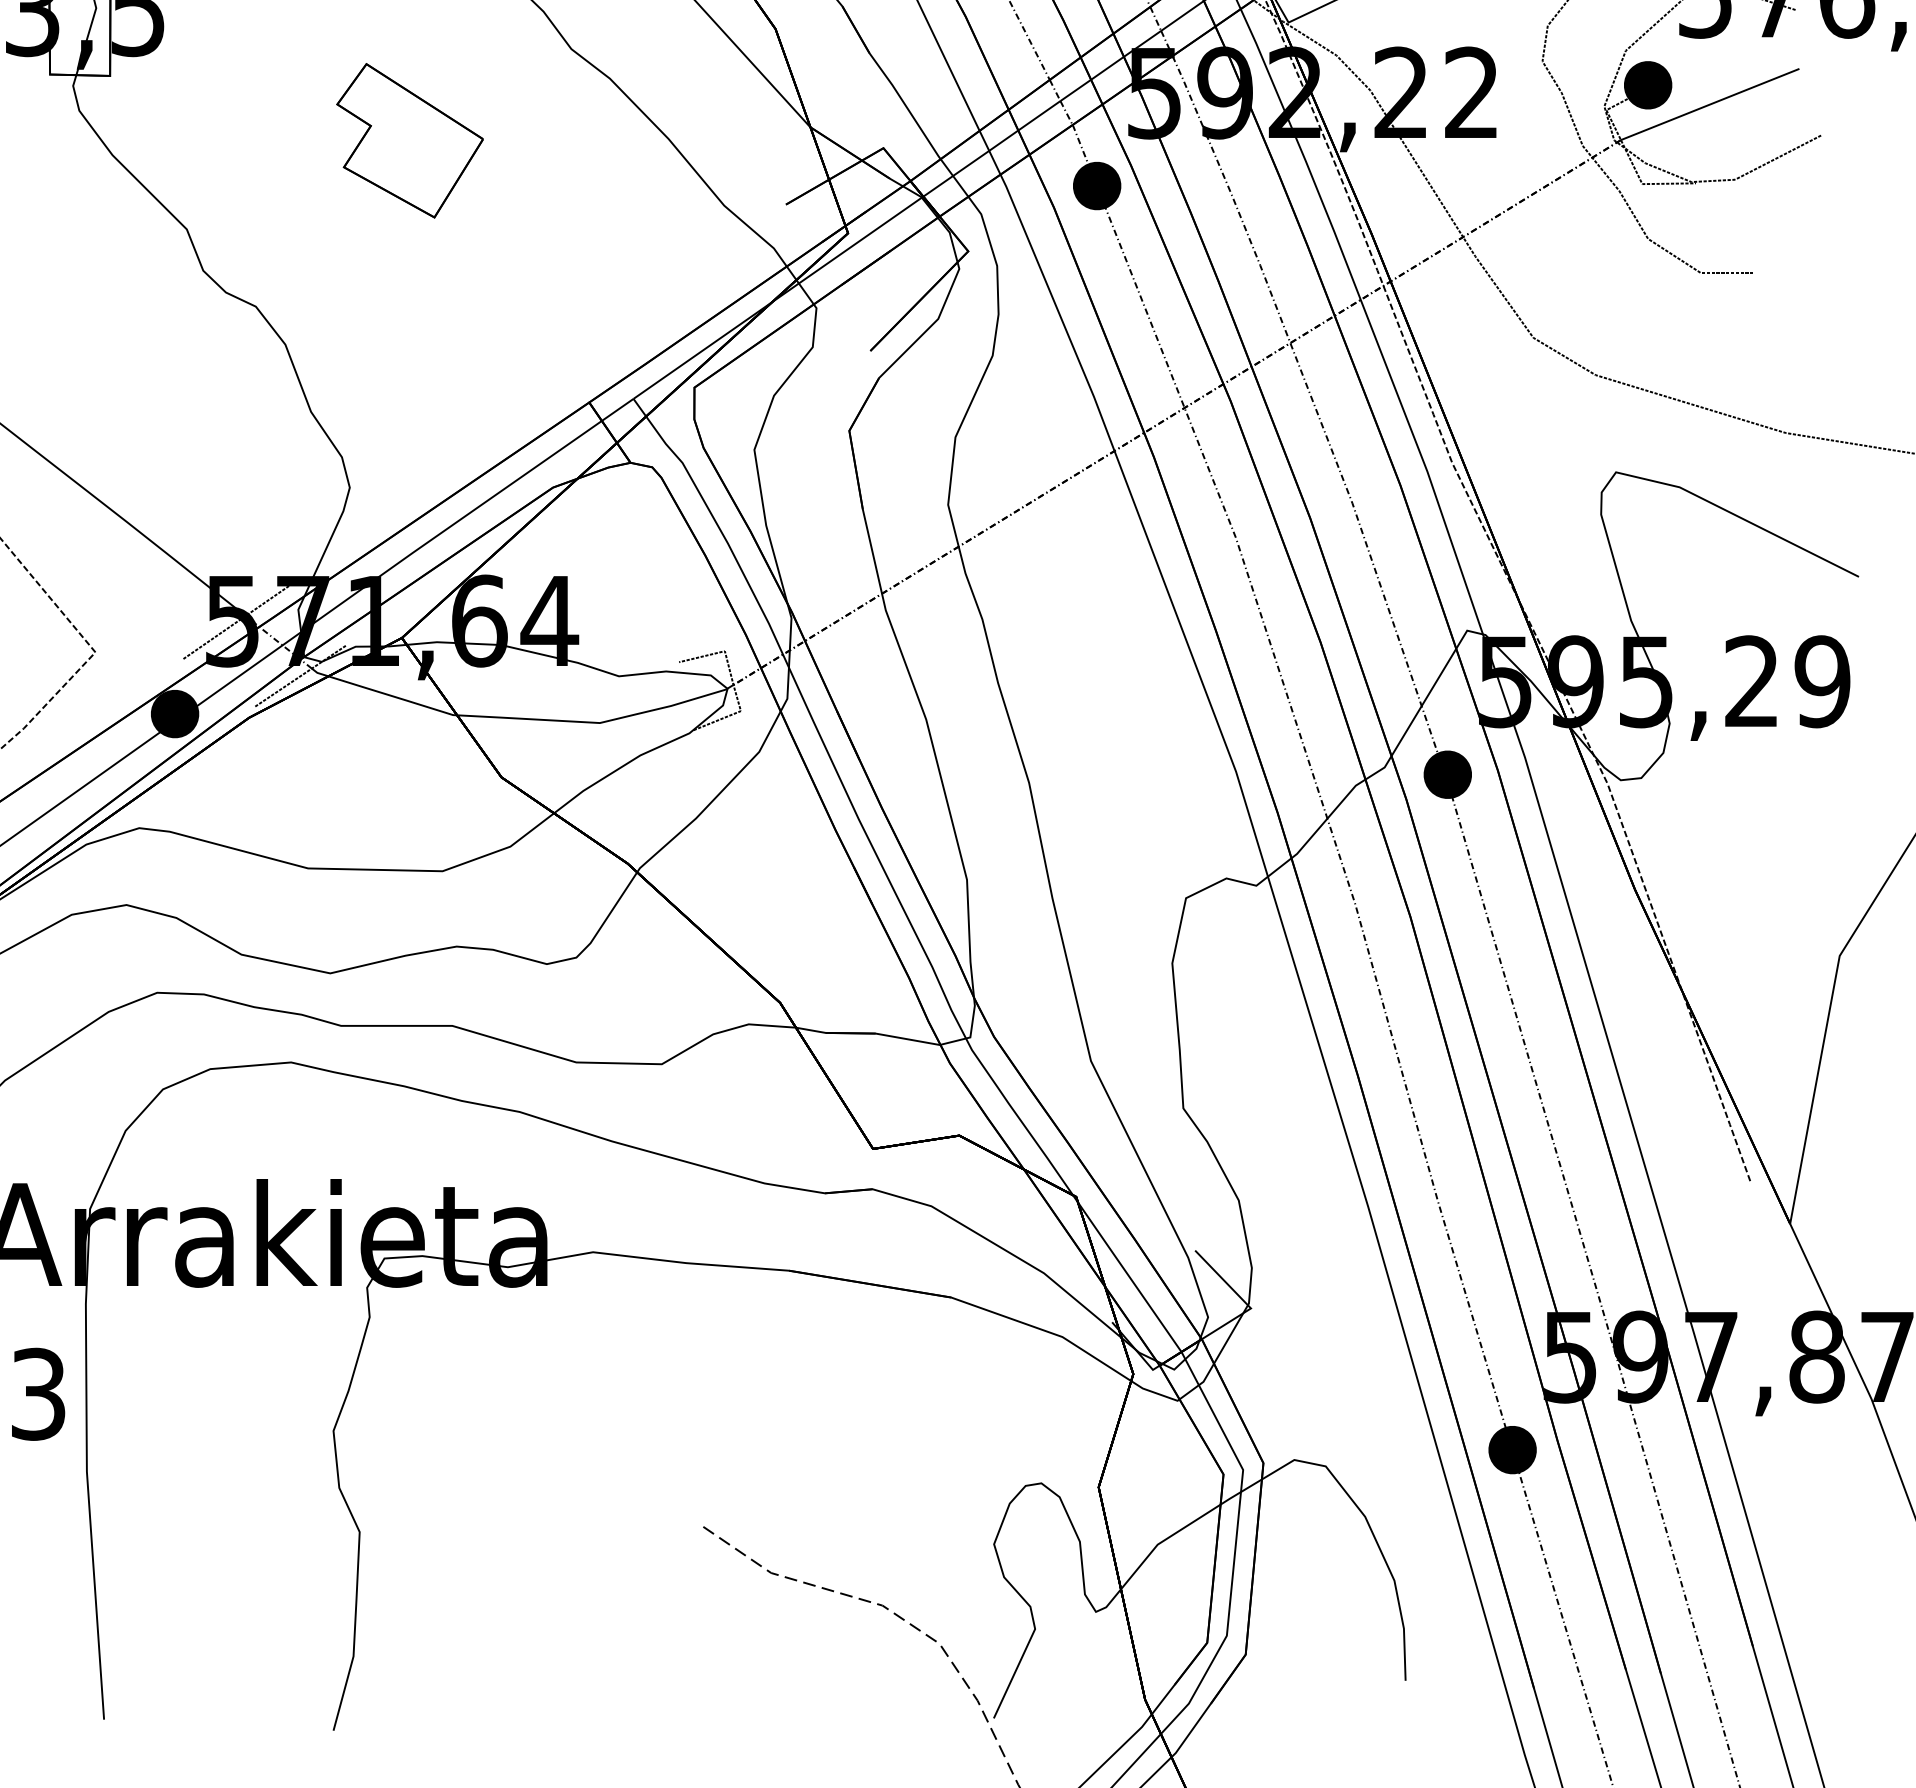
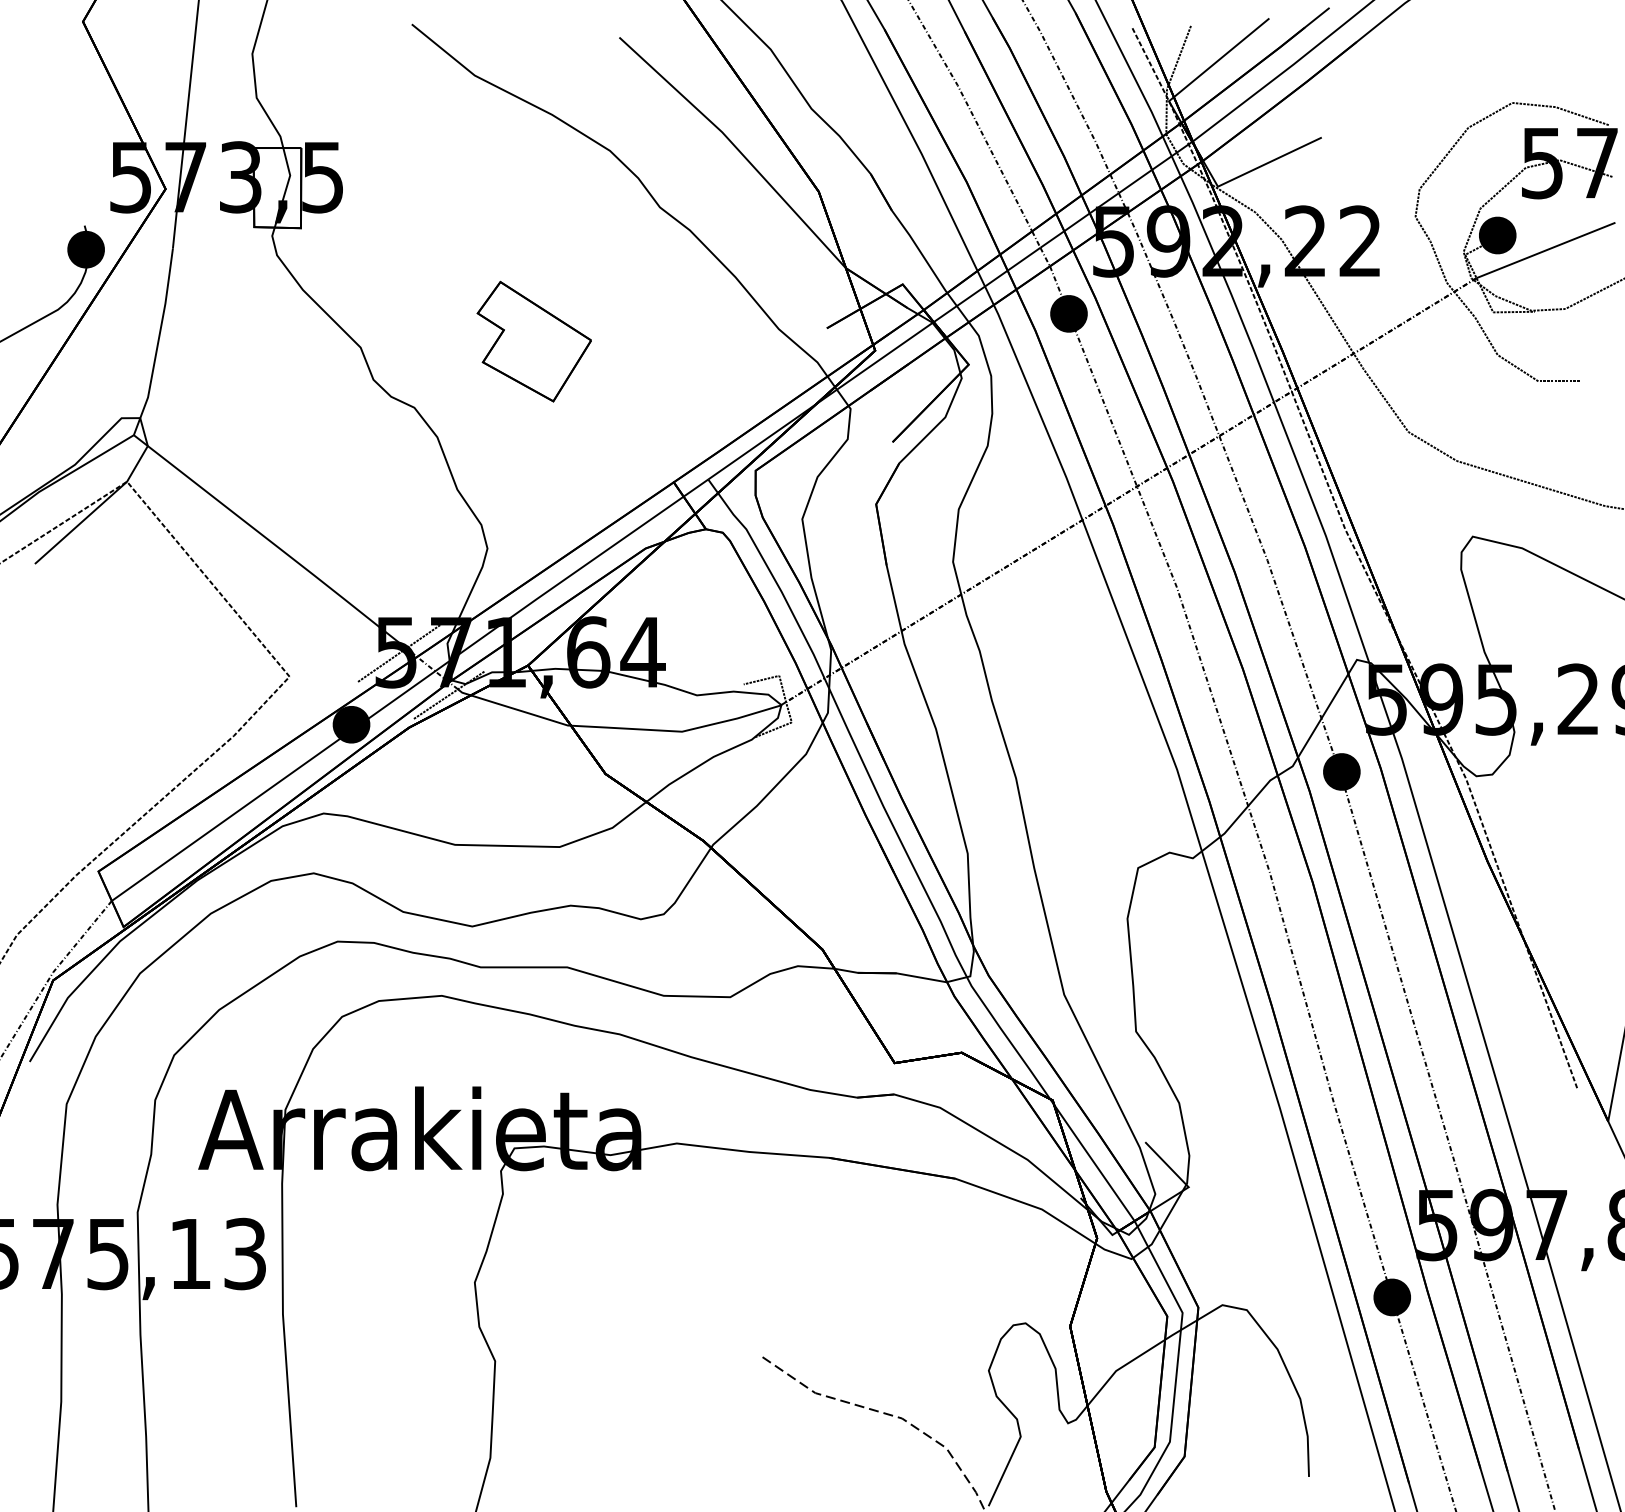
part: (408, 140) -> (533, 341), moved

